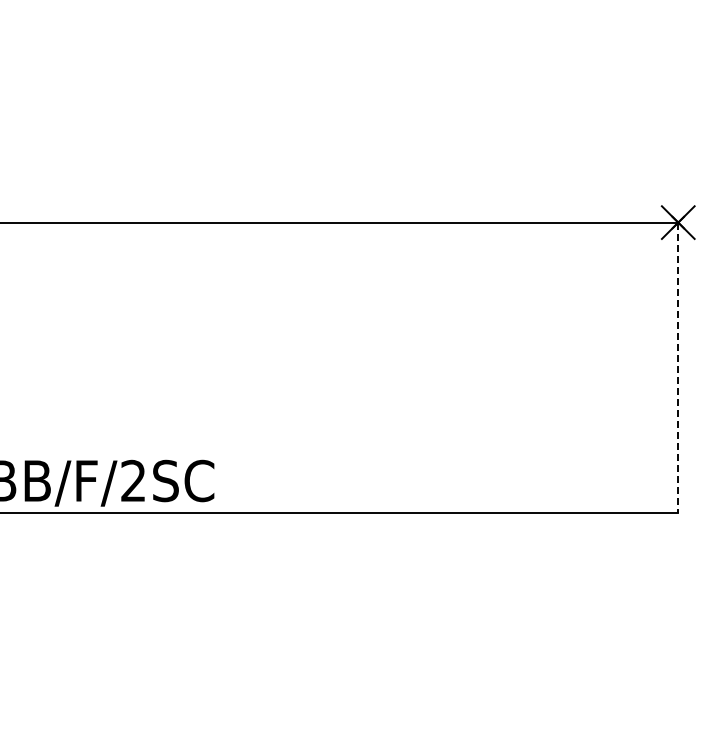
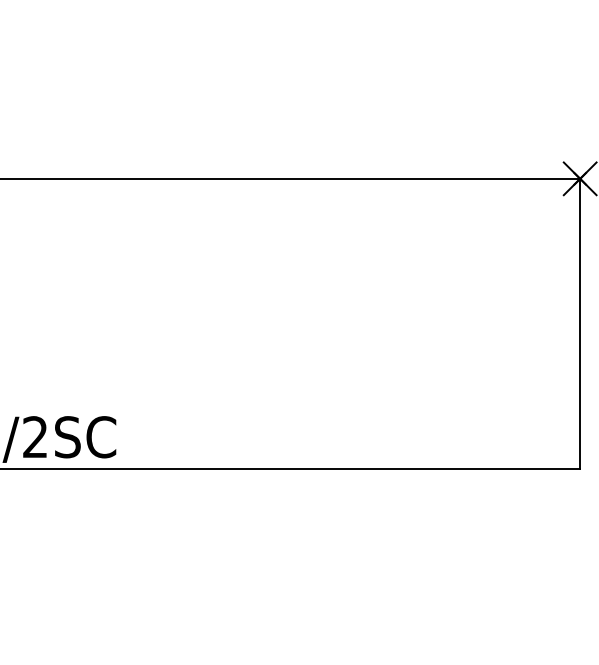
line: (678, 368) -> (580, 324), dashed -> solid

